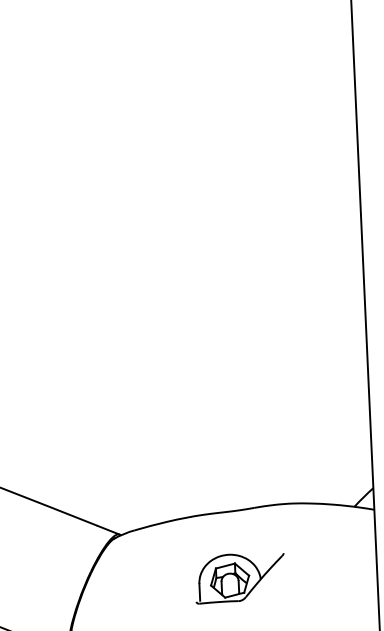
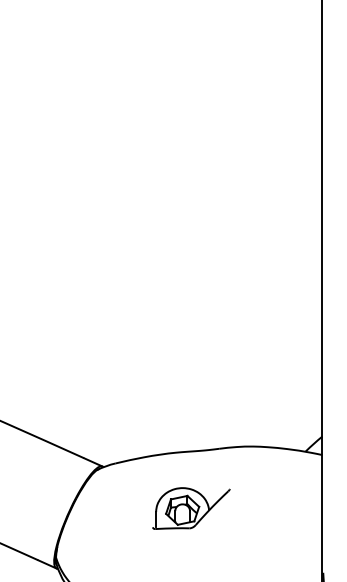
part: (240, 577) -> (191, 508), moved

